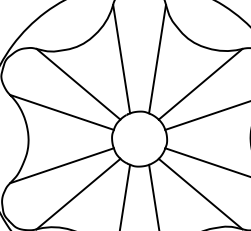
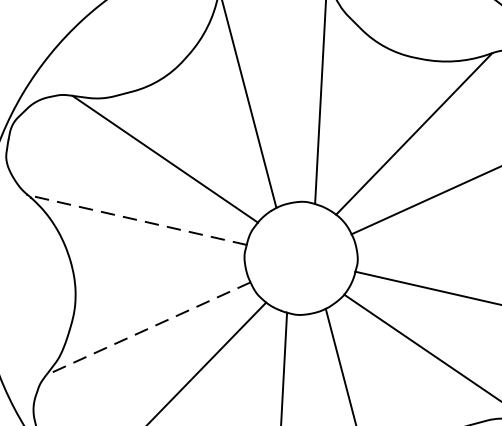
line: (62, 112) -> (138, 220), solid -> dashed
line: (62, 165) -> (149, 328), solid -> dashed

